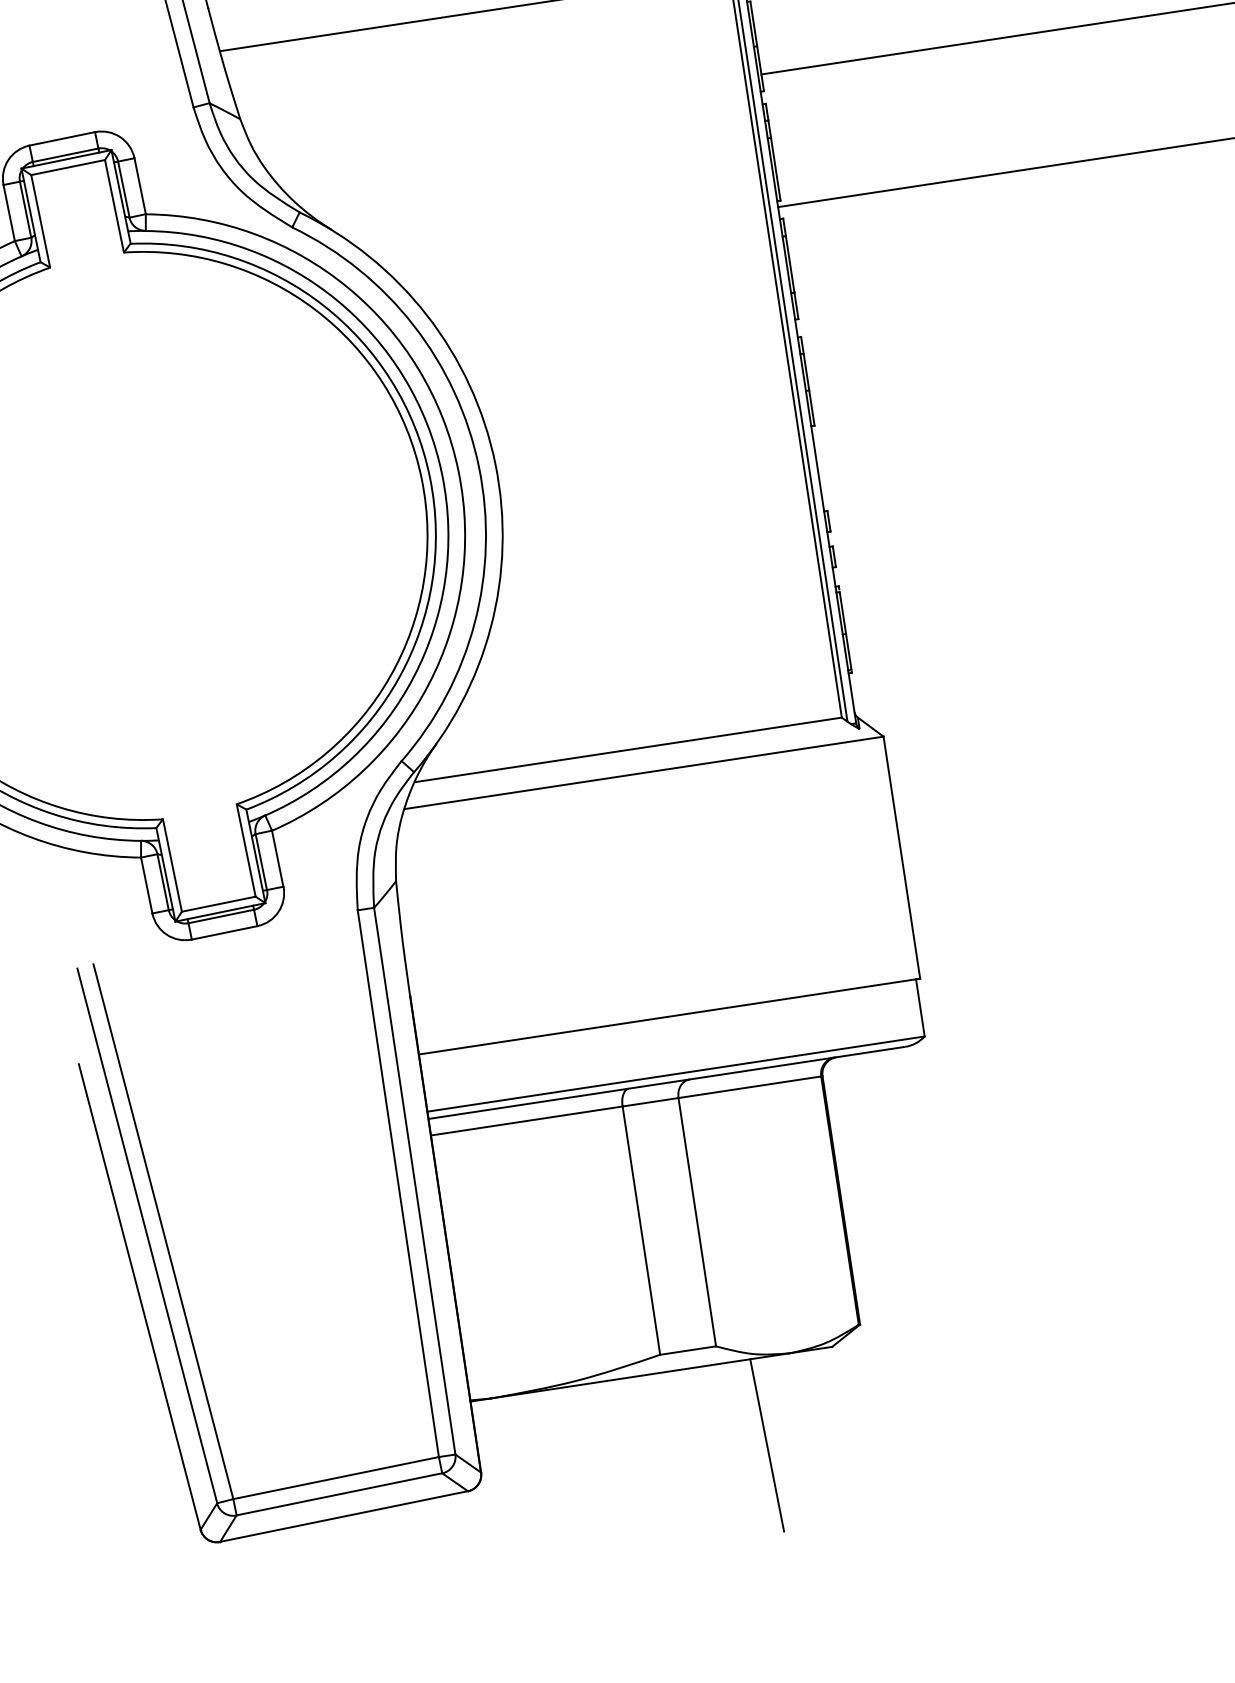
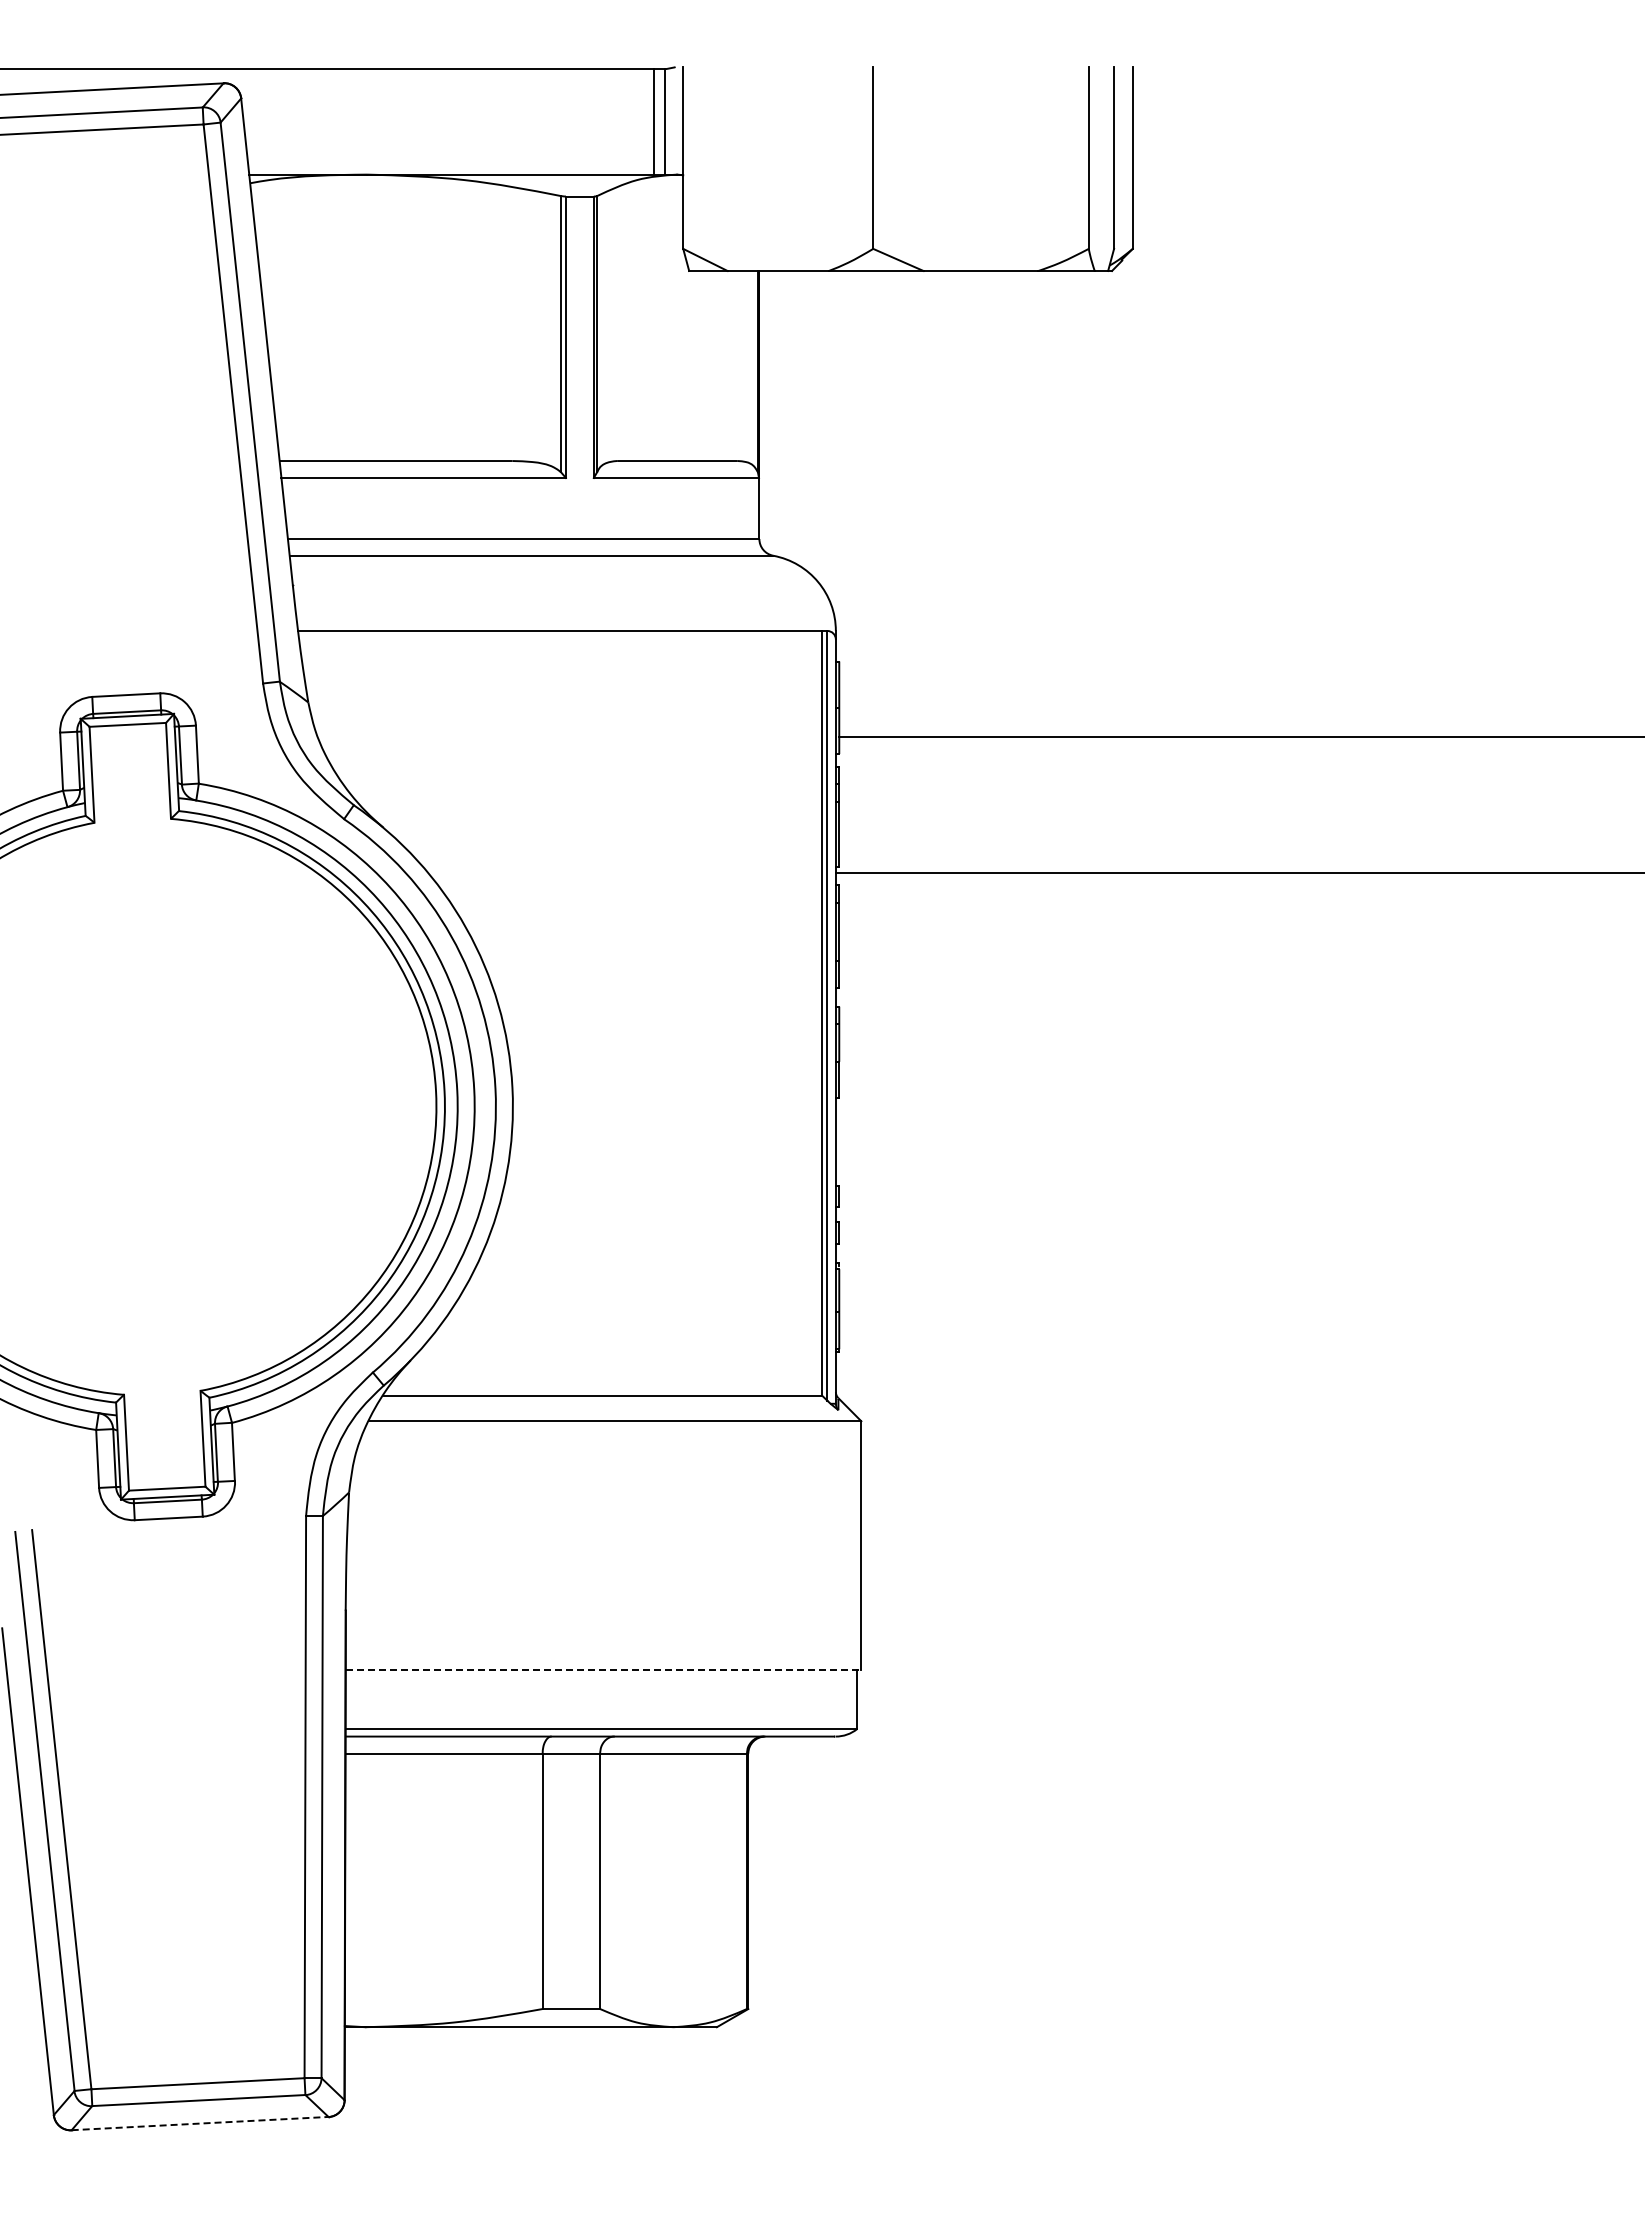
line: (669, 1016) -> (603, 1670), solid -> dashed
line: (767, 1445) -> (636, 2116), removed
line: (344, 1516) -> (200, 2123), solid -> dashed

